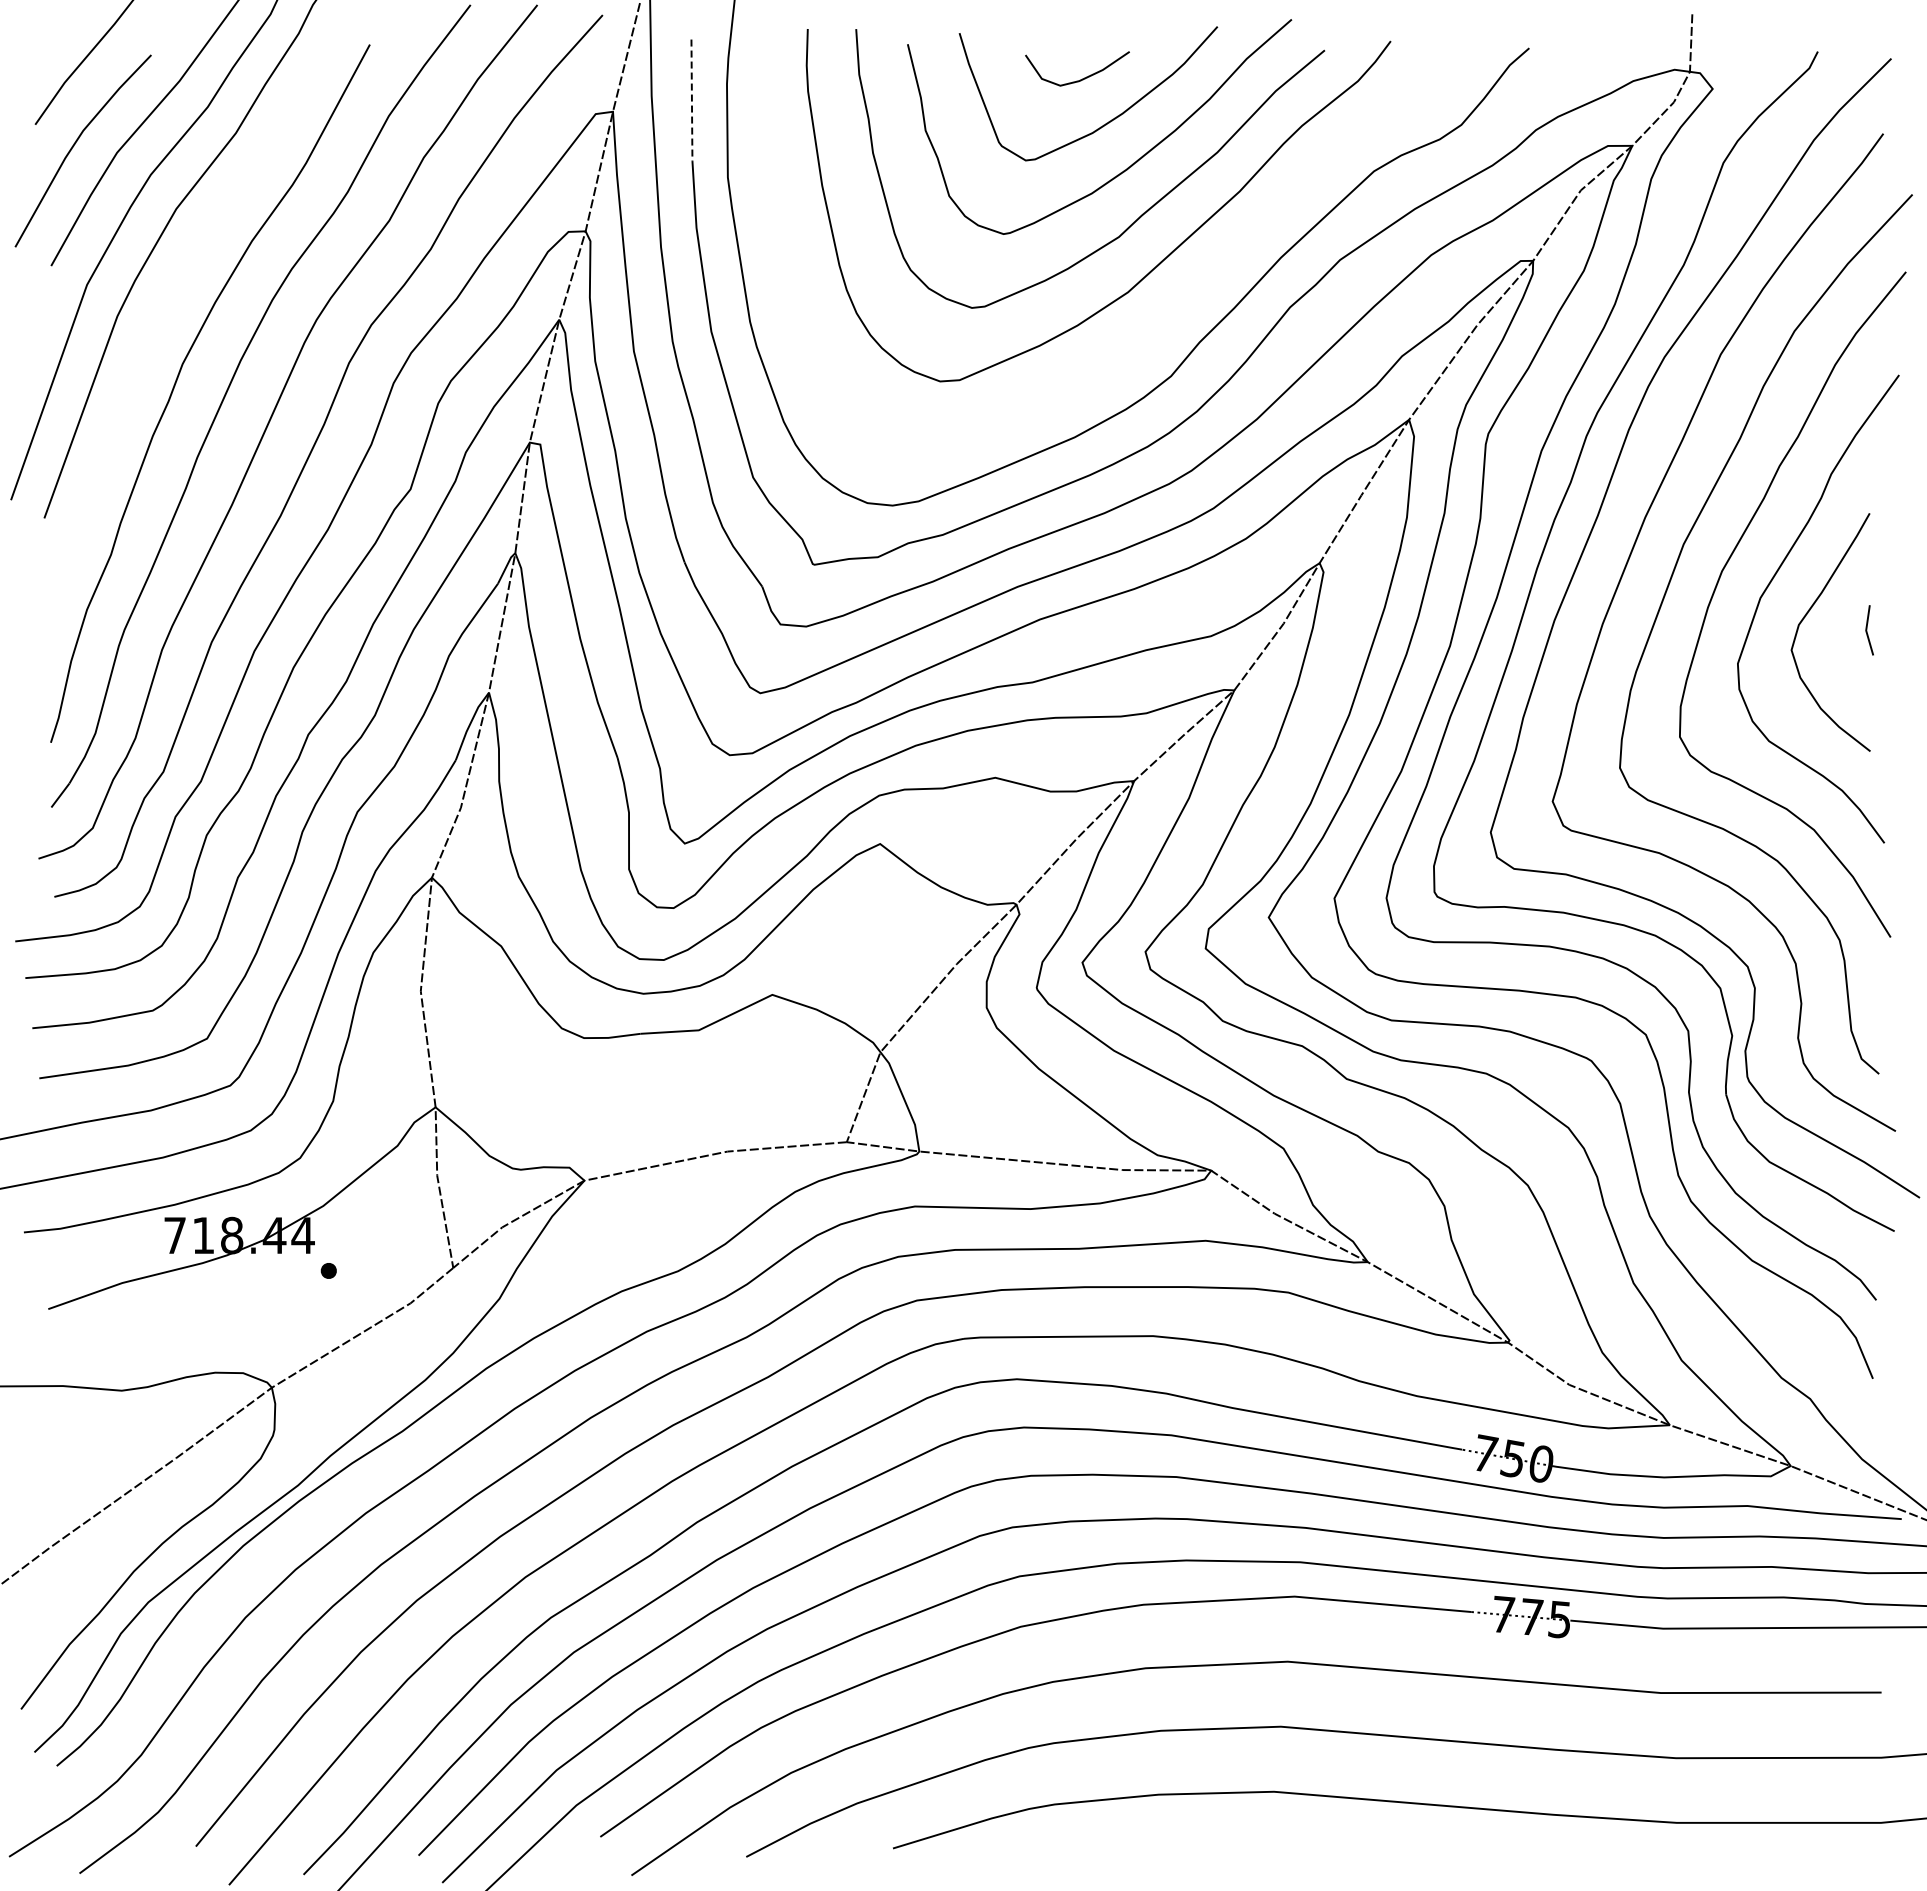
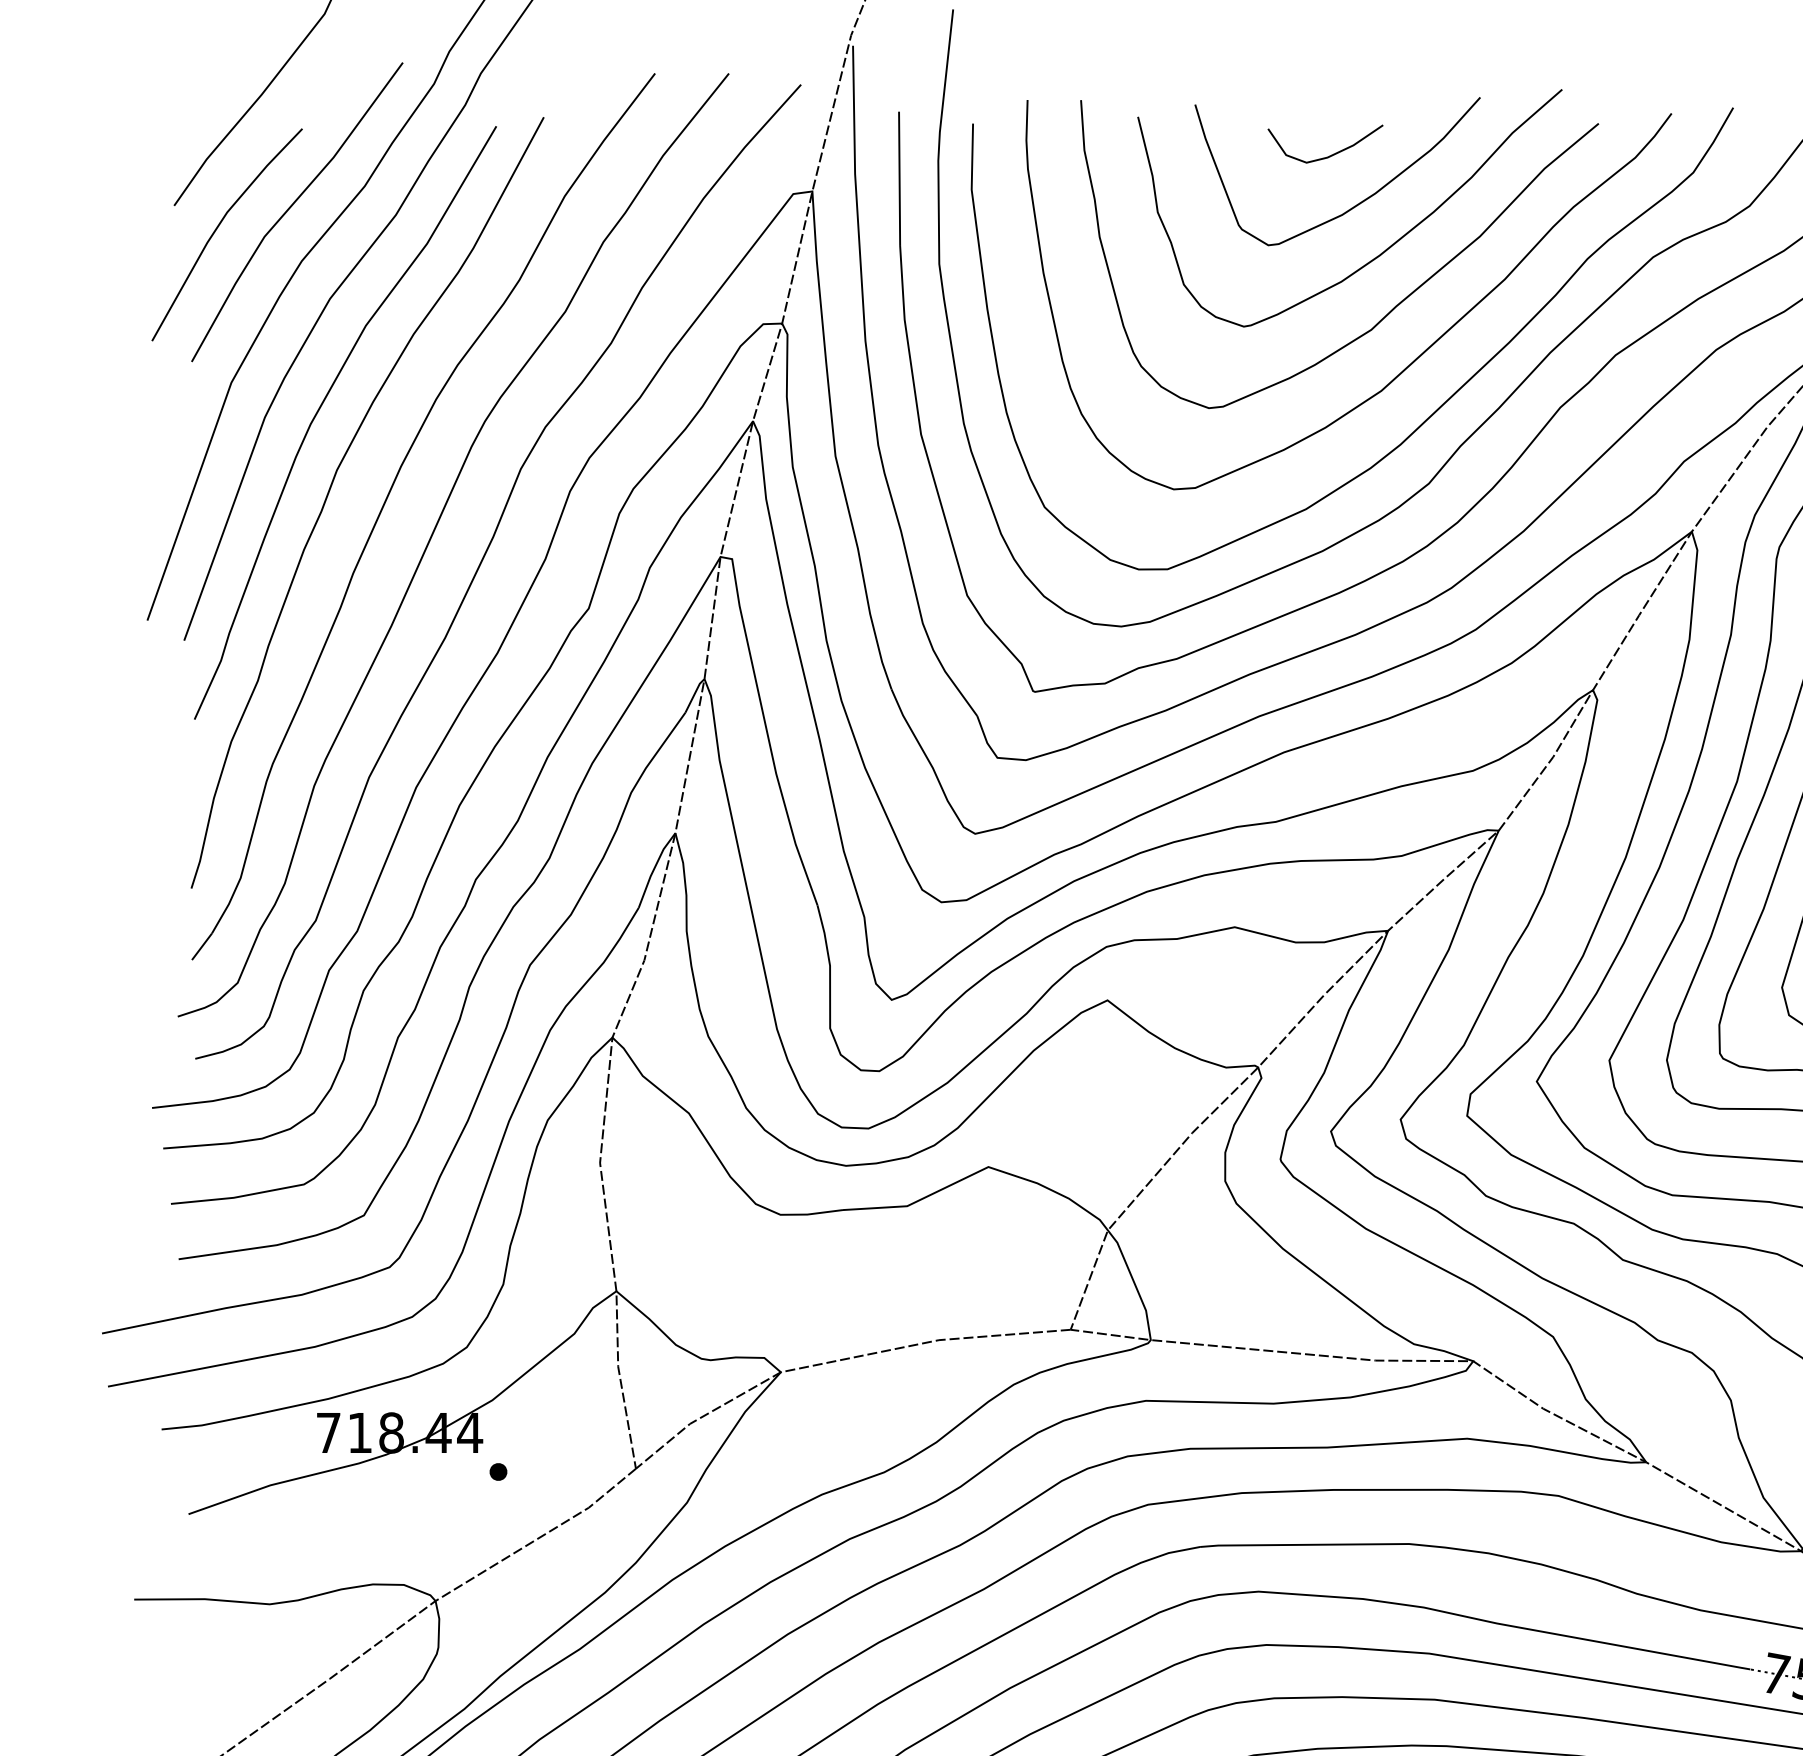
line: (691, 100) -> (899, 179), dashed -> solid
curve: (167, 309) -> (320, 409), added
curve: (1168, 317) -> (1426, 418), added

